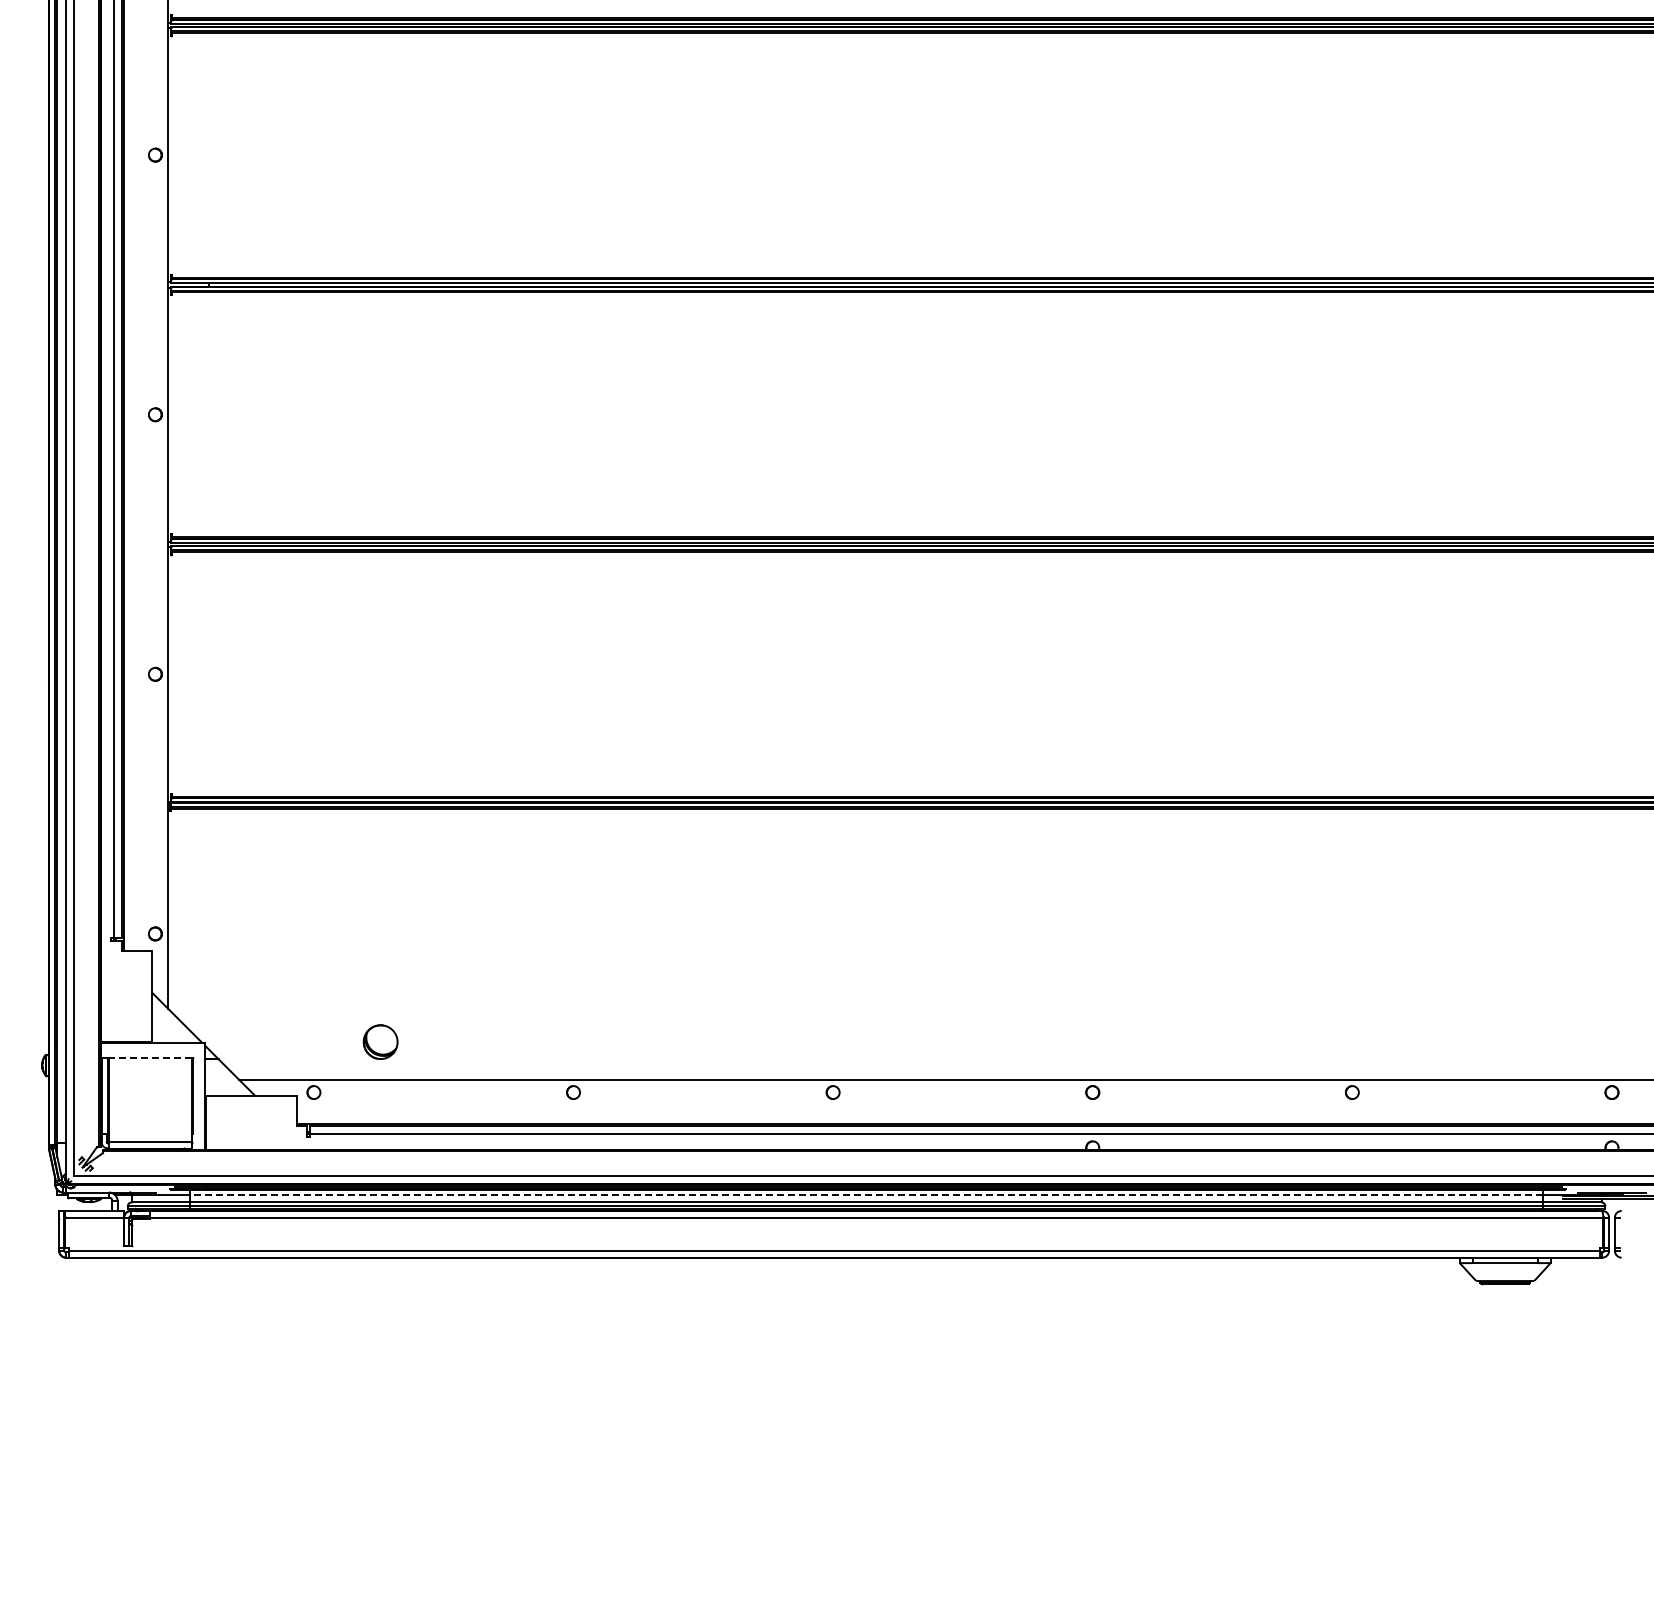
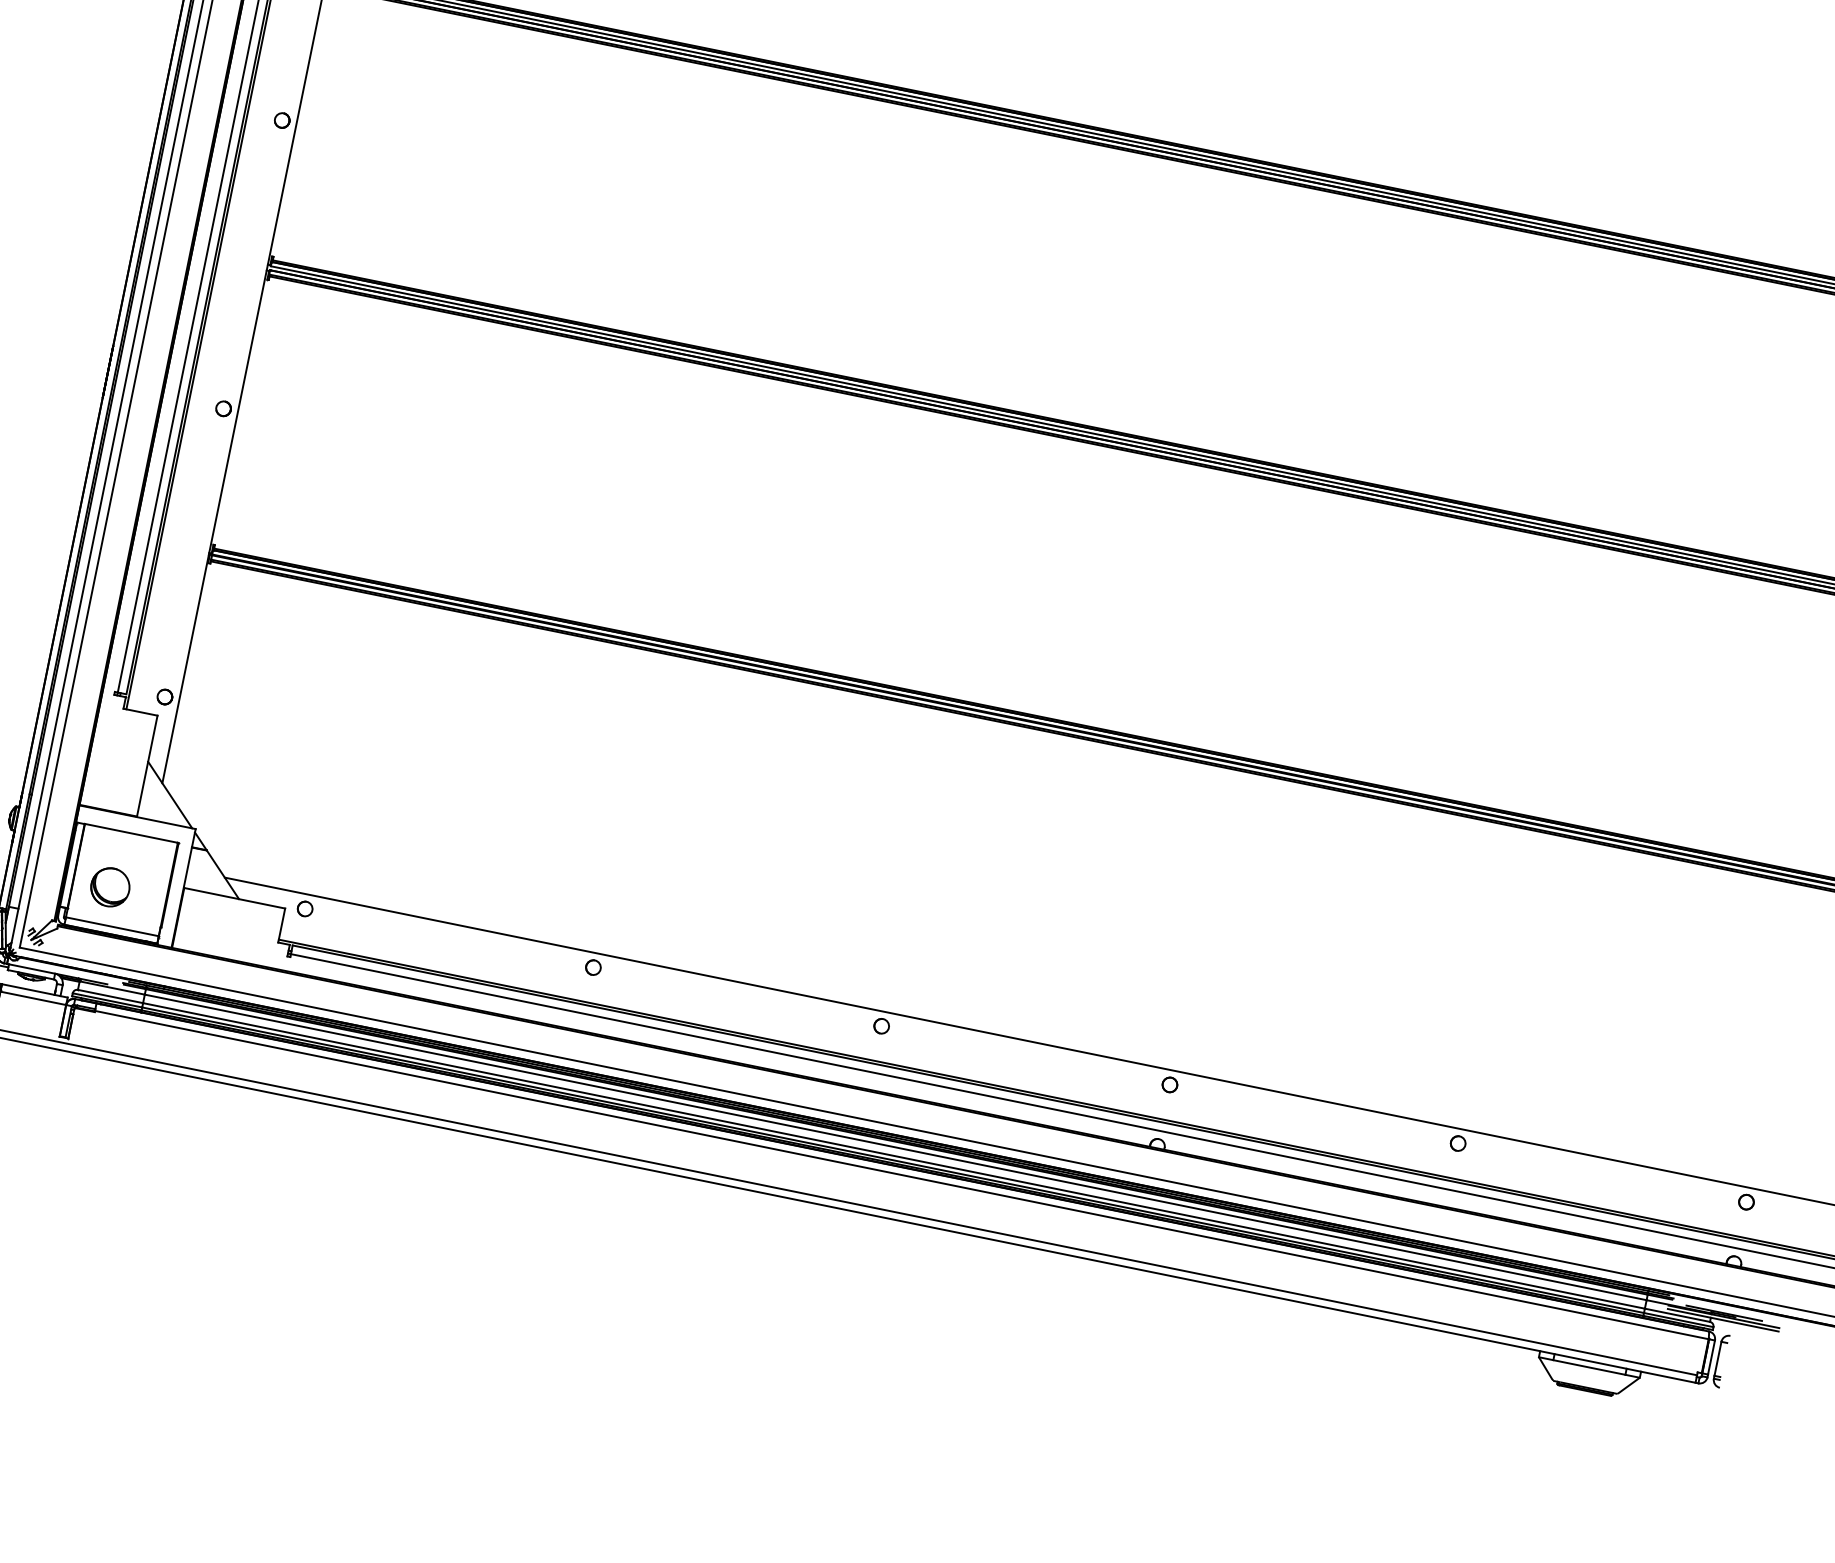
part: (380, 1041) -> (110, 886), moved
line: (150, 1057) -> (131, 833), dashed -> solid
line: (866, 1194) -> (895, 1147), dashed -> solid

